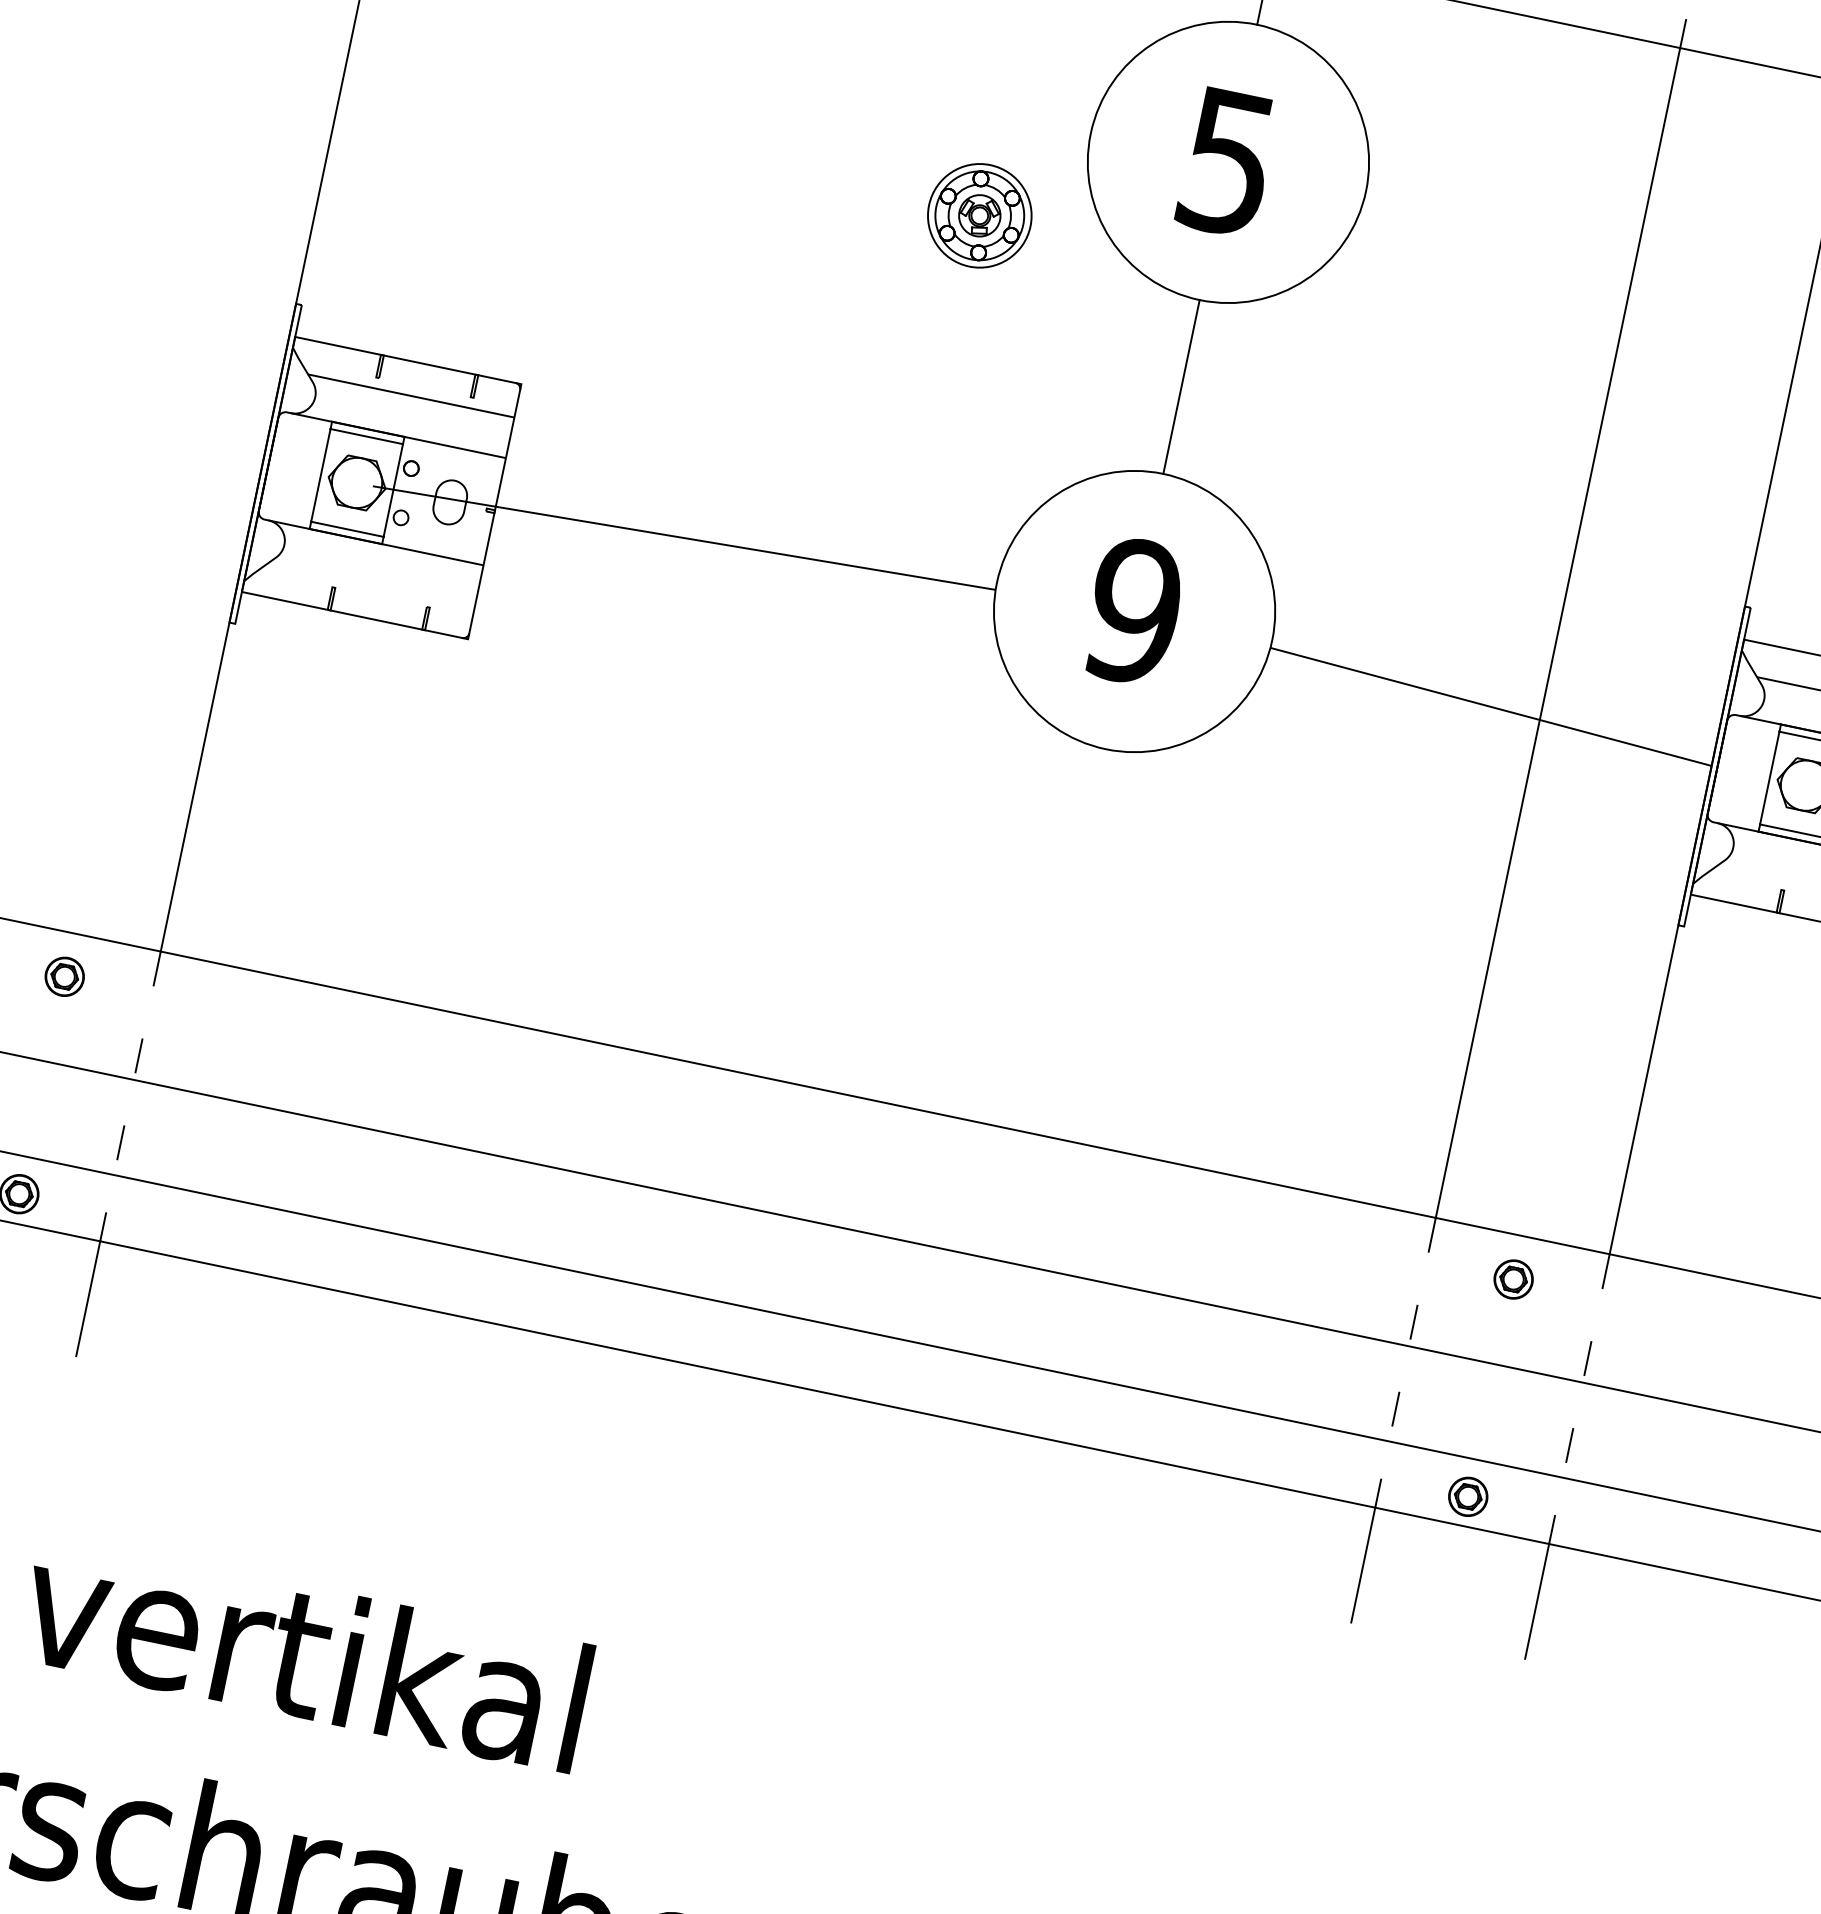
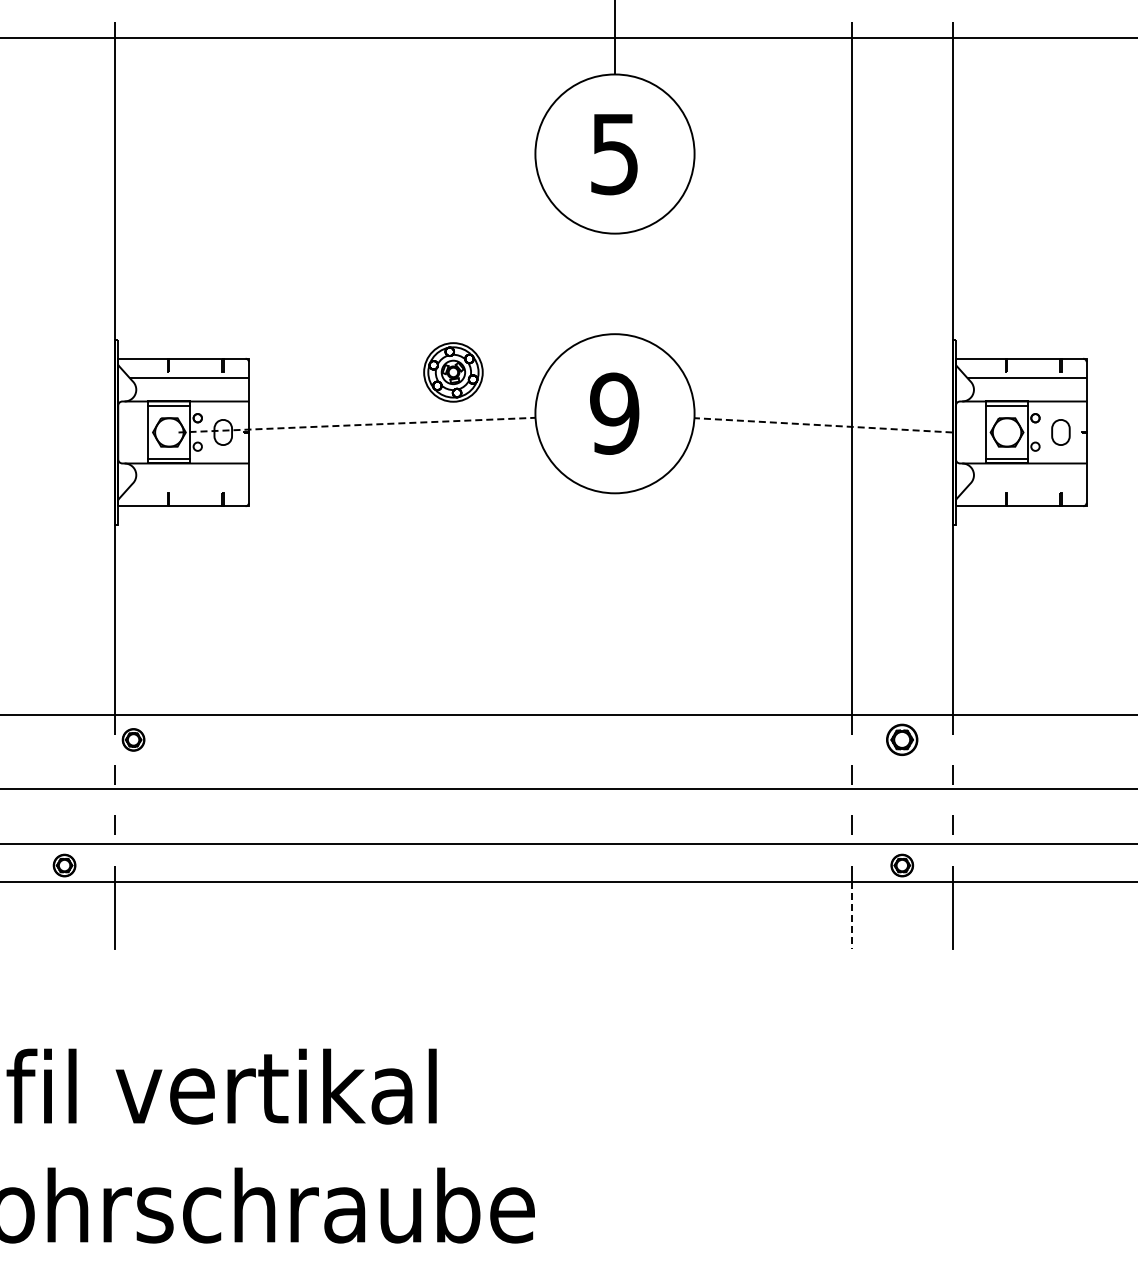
part: (979, 215) -> (453, 372), moved
line: (1182, 386) -> (615, 283), removed
line: (684, 538) -> (357, 425), solid -> dashed
line: (1490, 707) -> (823, 425), solid -> dashed
part: (64, 976) -> (133, 739), moved
part: (1514, 1278) -> (902, 739), size x1.4
line: (1363, 1566) -> (852, 916), solid -> dashed

